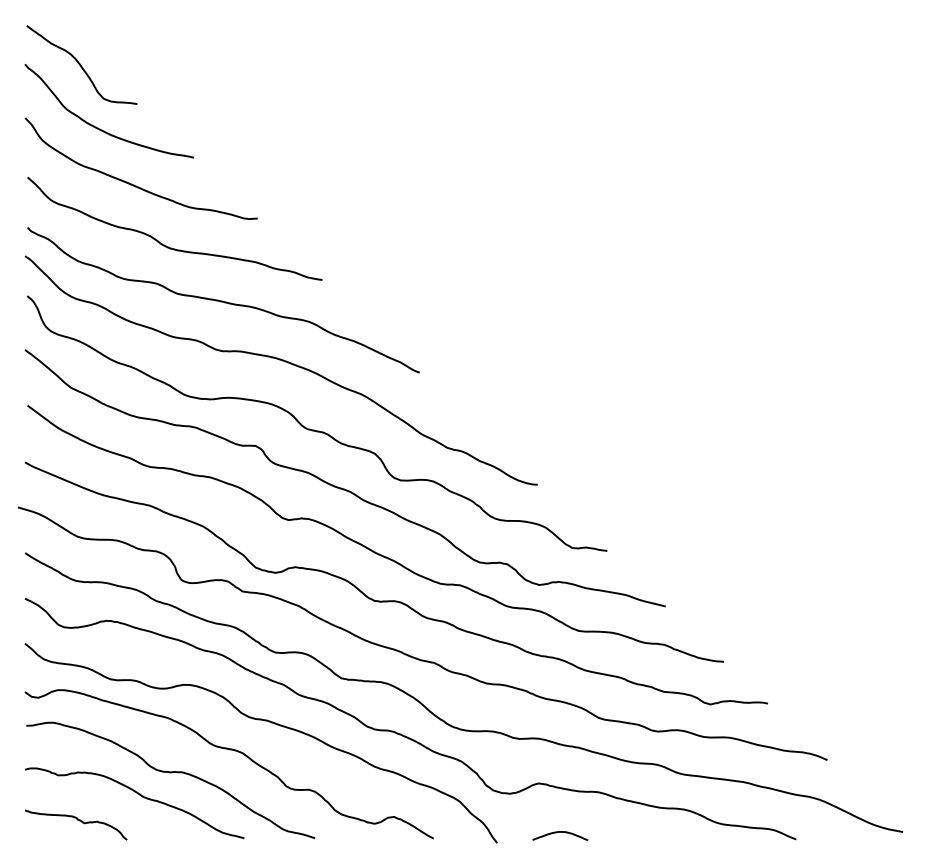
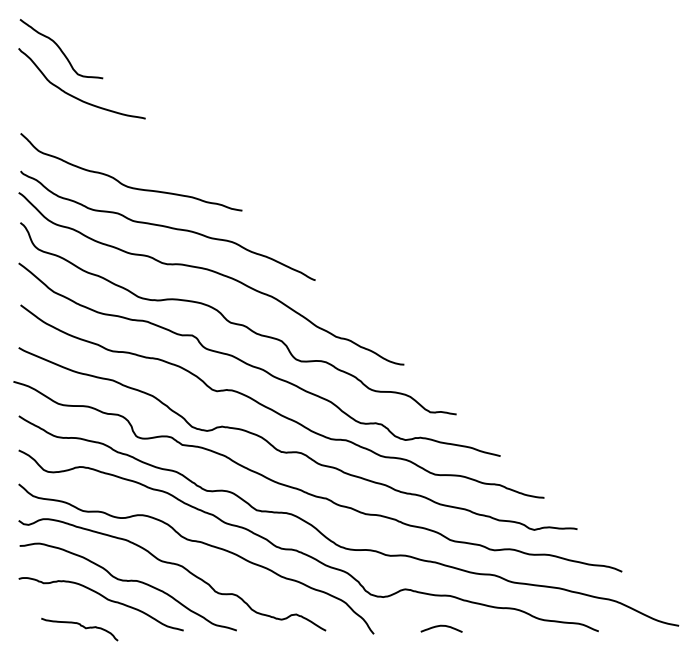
curve: (134, 184) -> (101, 138), removed
curve: (77, 820) -> (80, 626), moved
curve: (560, 832) -> (441, 626), moved

